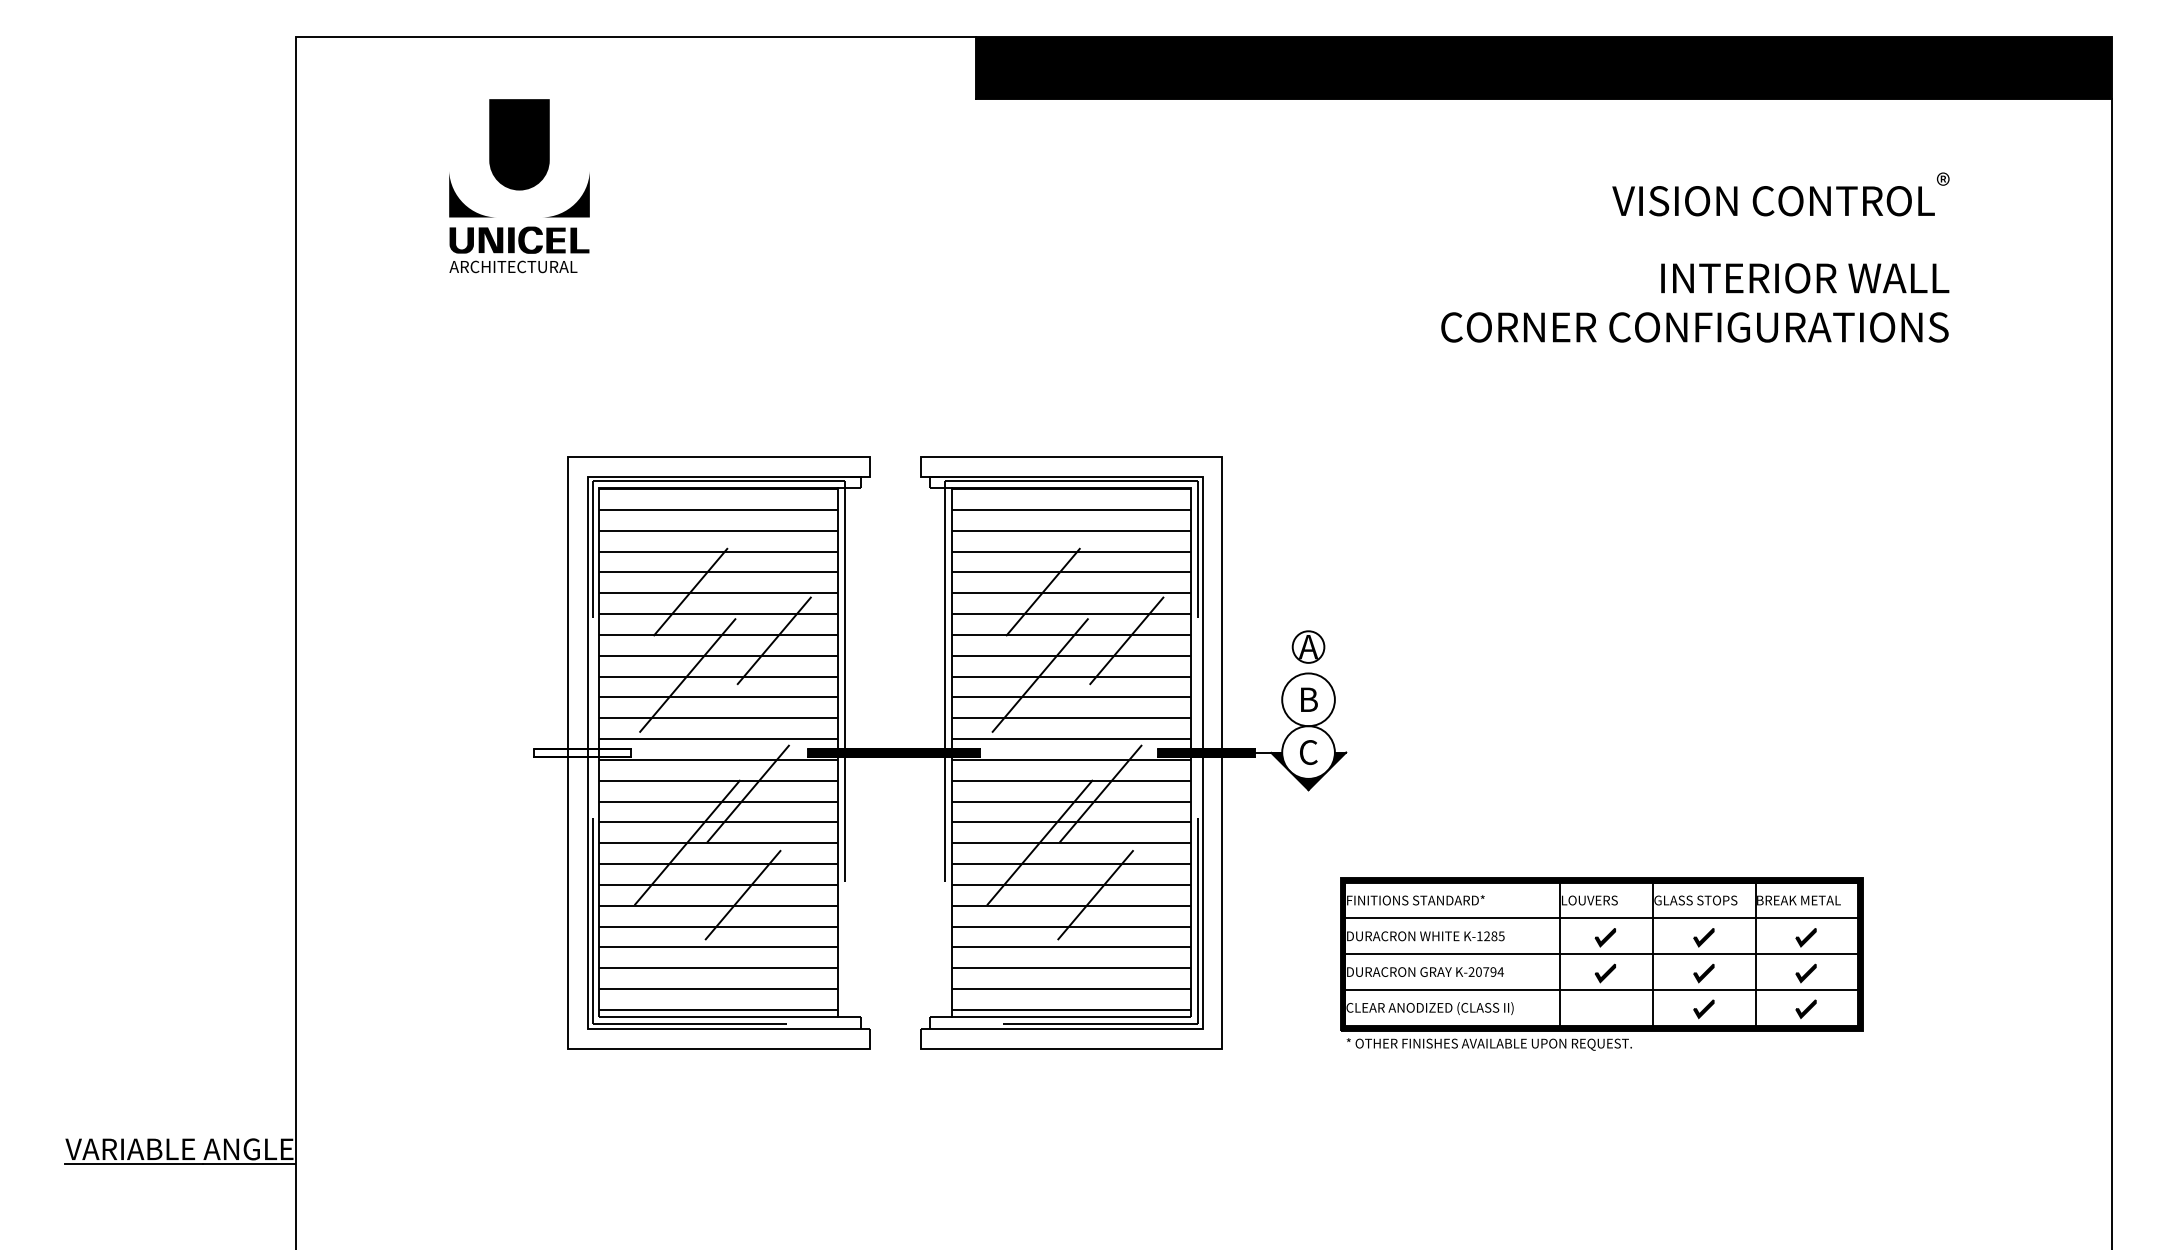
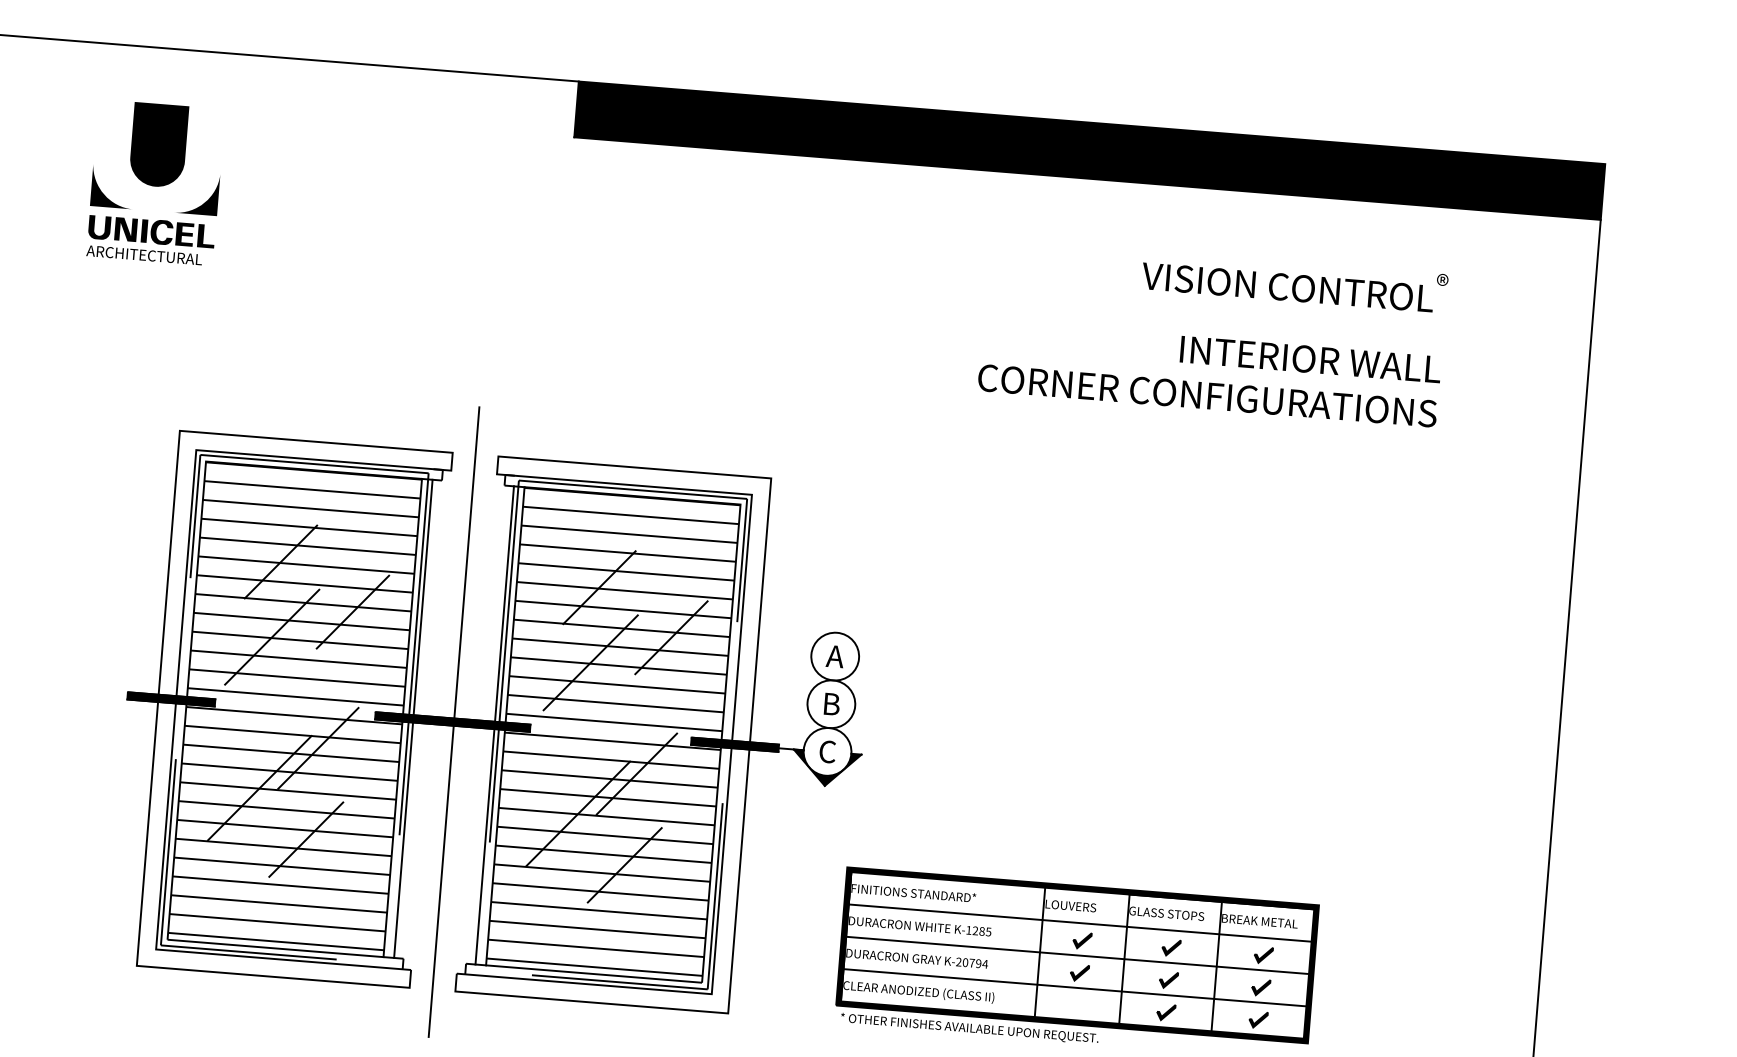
circle: (1308, 646) -> (835, 656), size x1.67
fill: (582, 752) -> (171, 699), added
line: (850, 752) -> (413, 718), added
line: (895, 752) -> (454, 721), added
line: (940, 752) -> (494, 725), added

